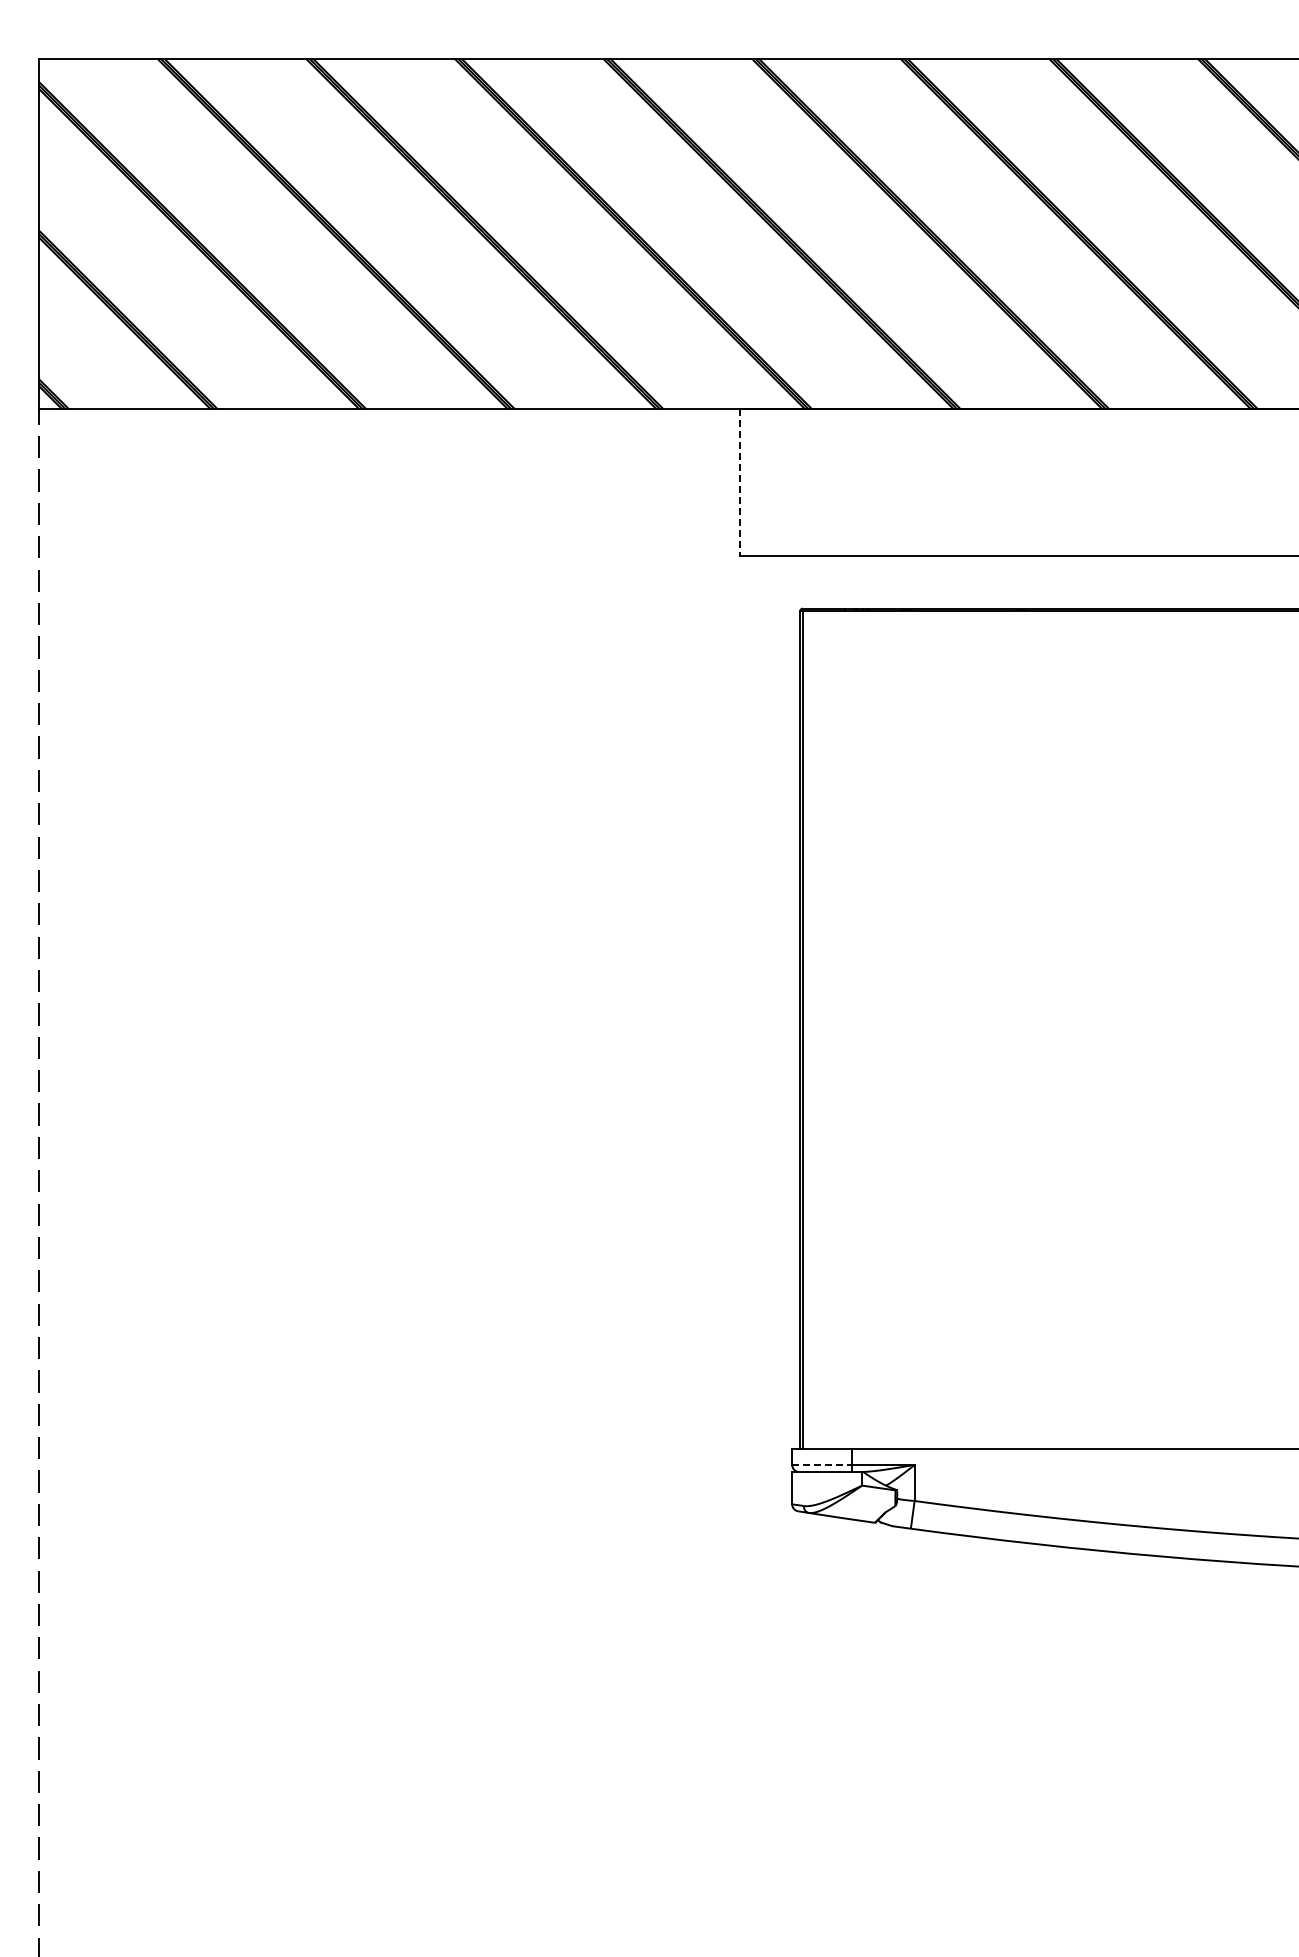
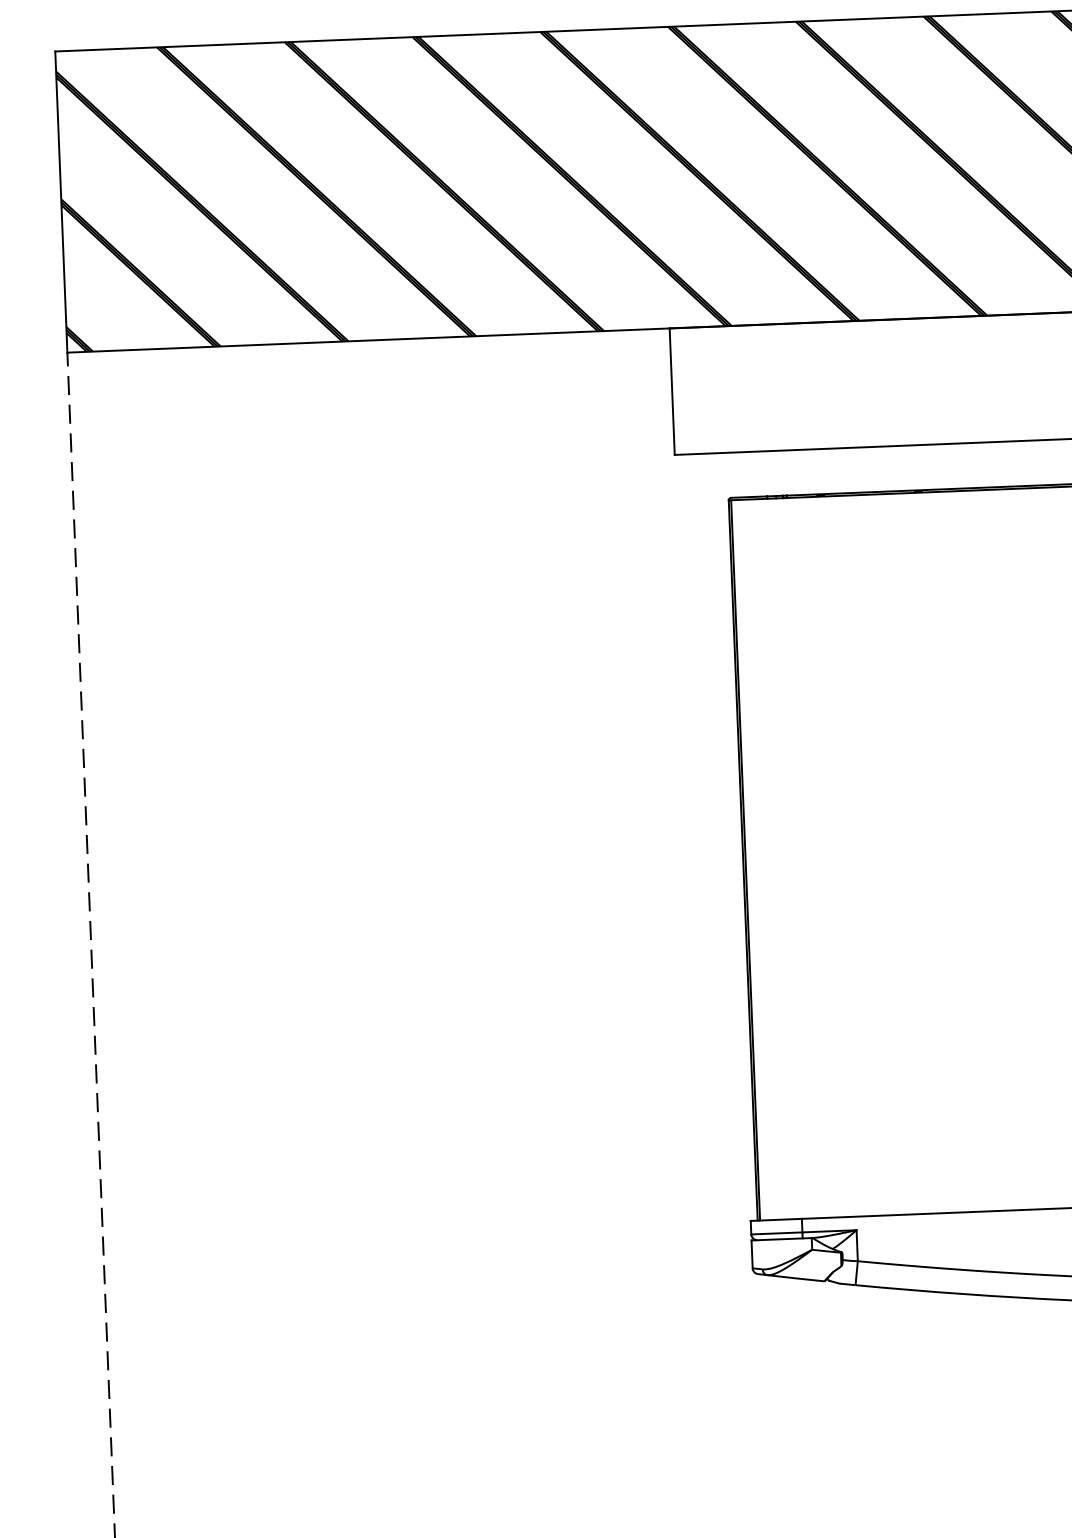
line: (739, 482) -> (672, 391), dashed -> solid
line: (821, 1464) -> (776, 1233), dashed -> solid

